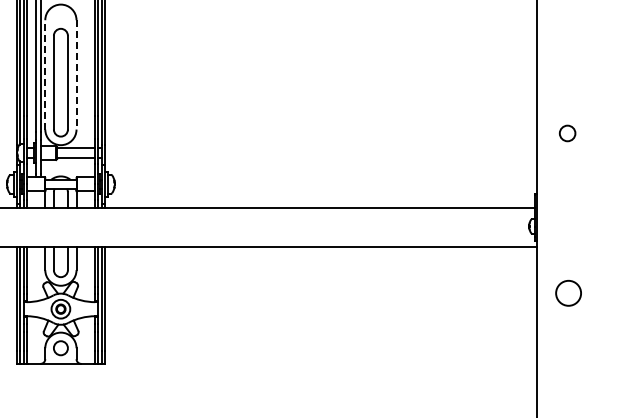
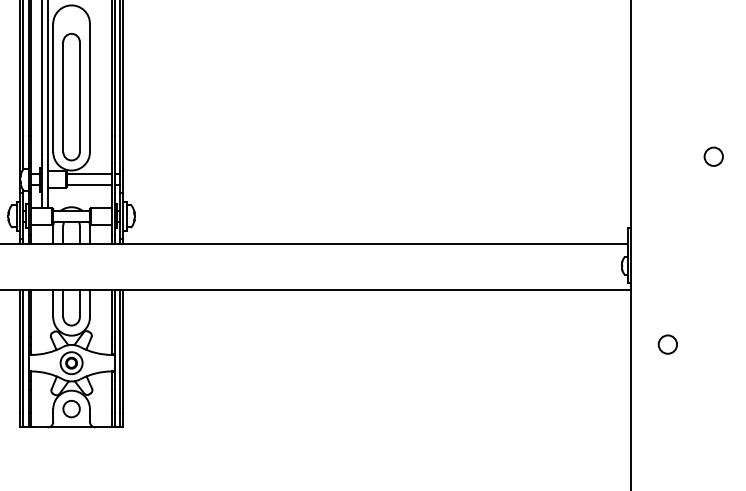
line: (45, 74) -> (53, 87), dashed -> solid
line: (76, 74) -> (89, 87), dashed -> solid
circle: (567, 133) -> (713, 156), moved
circle: (568, 293) -> (667, 344), size x0.62

